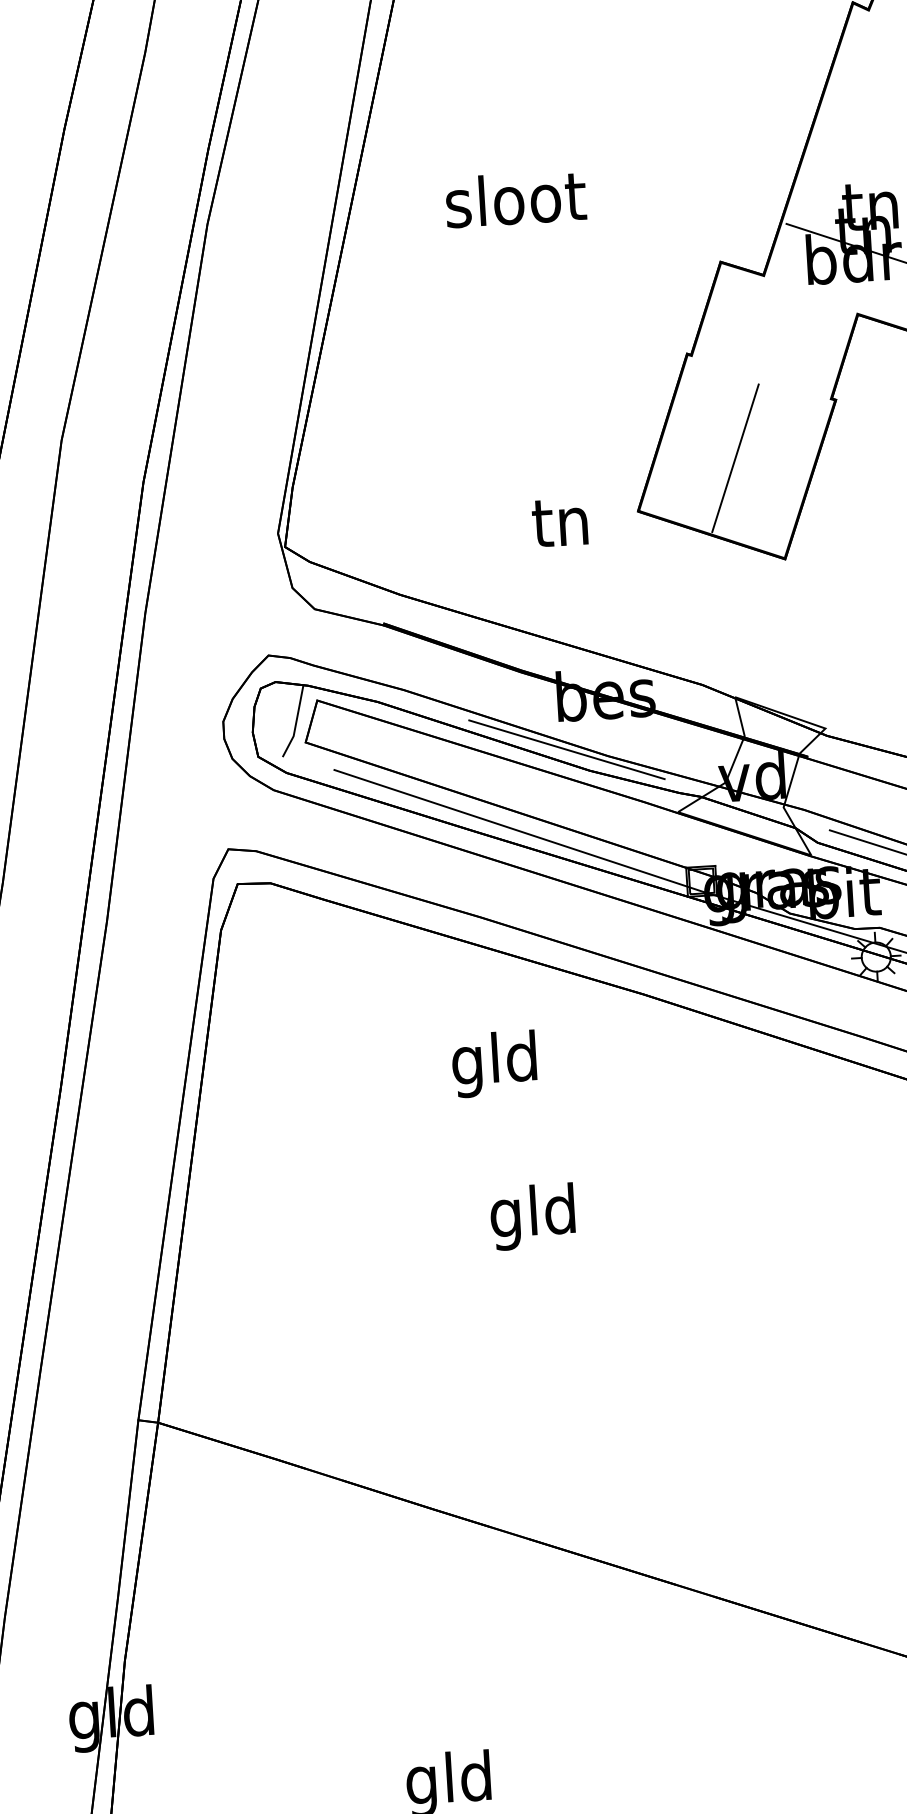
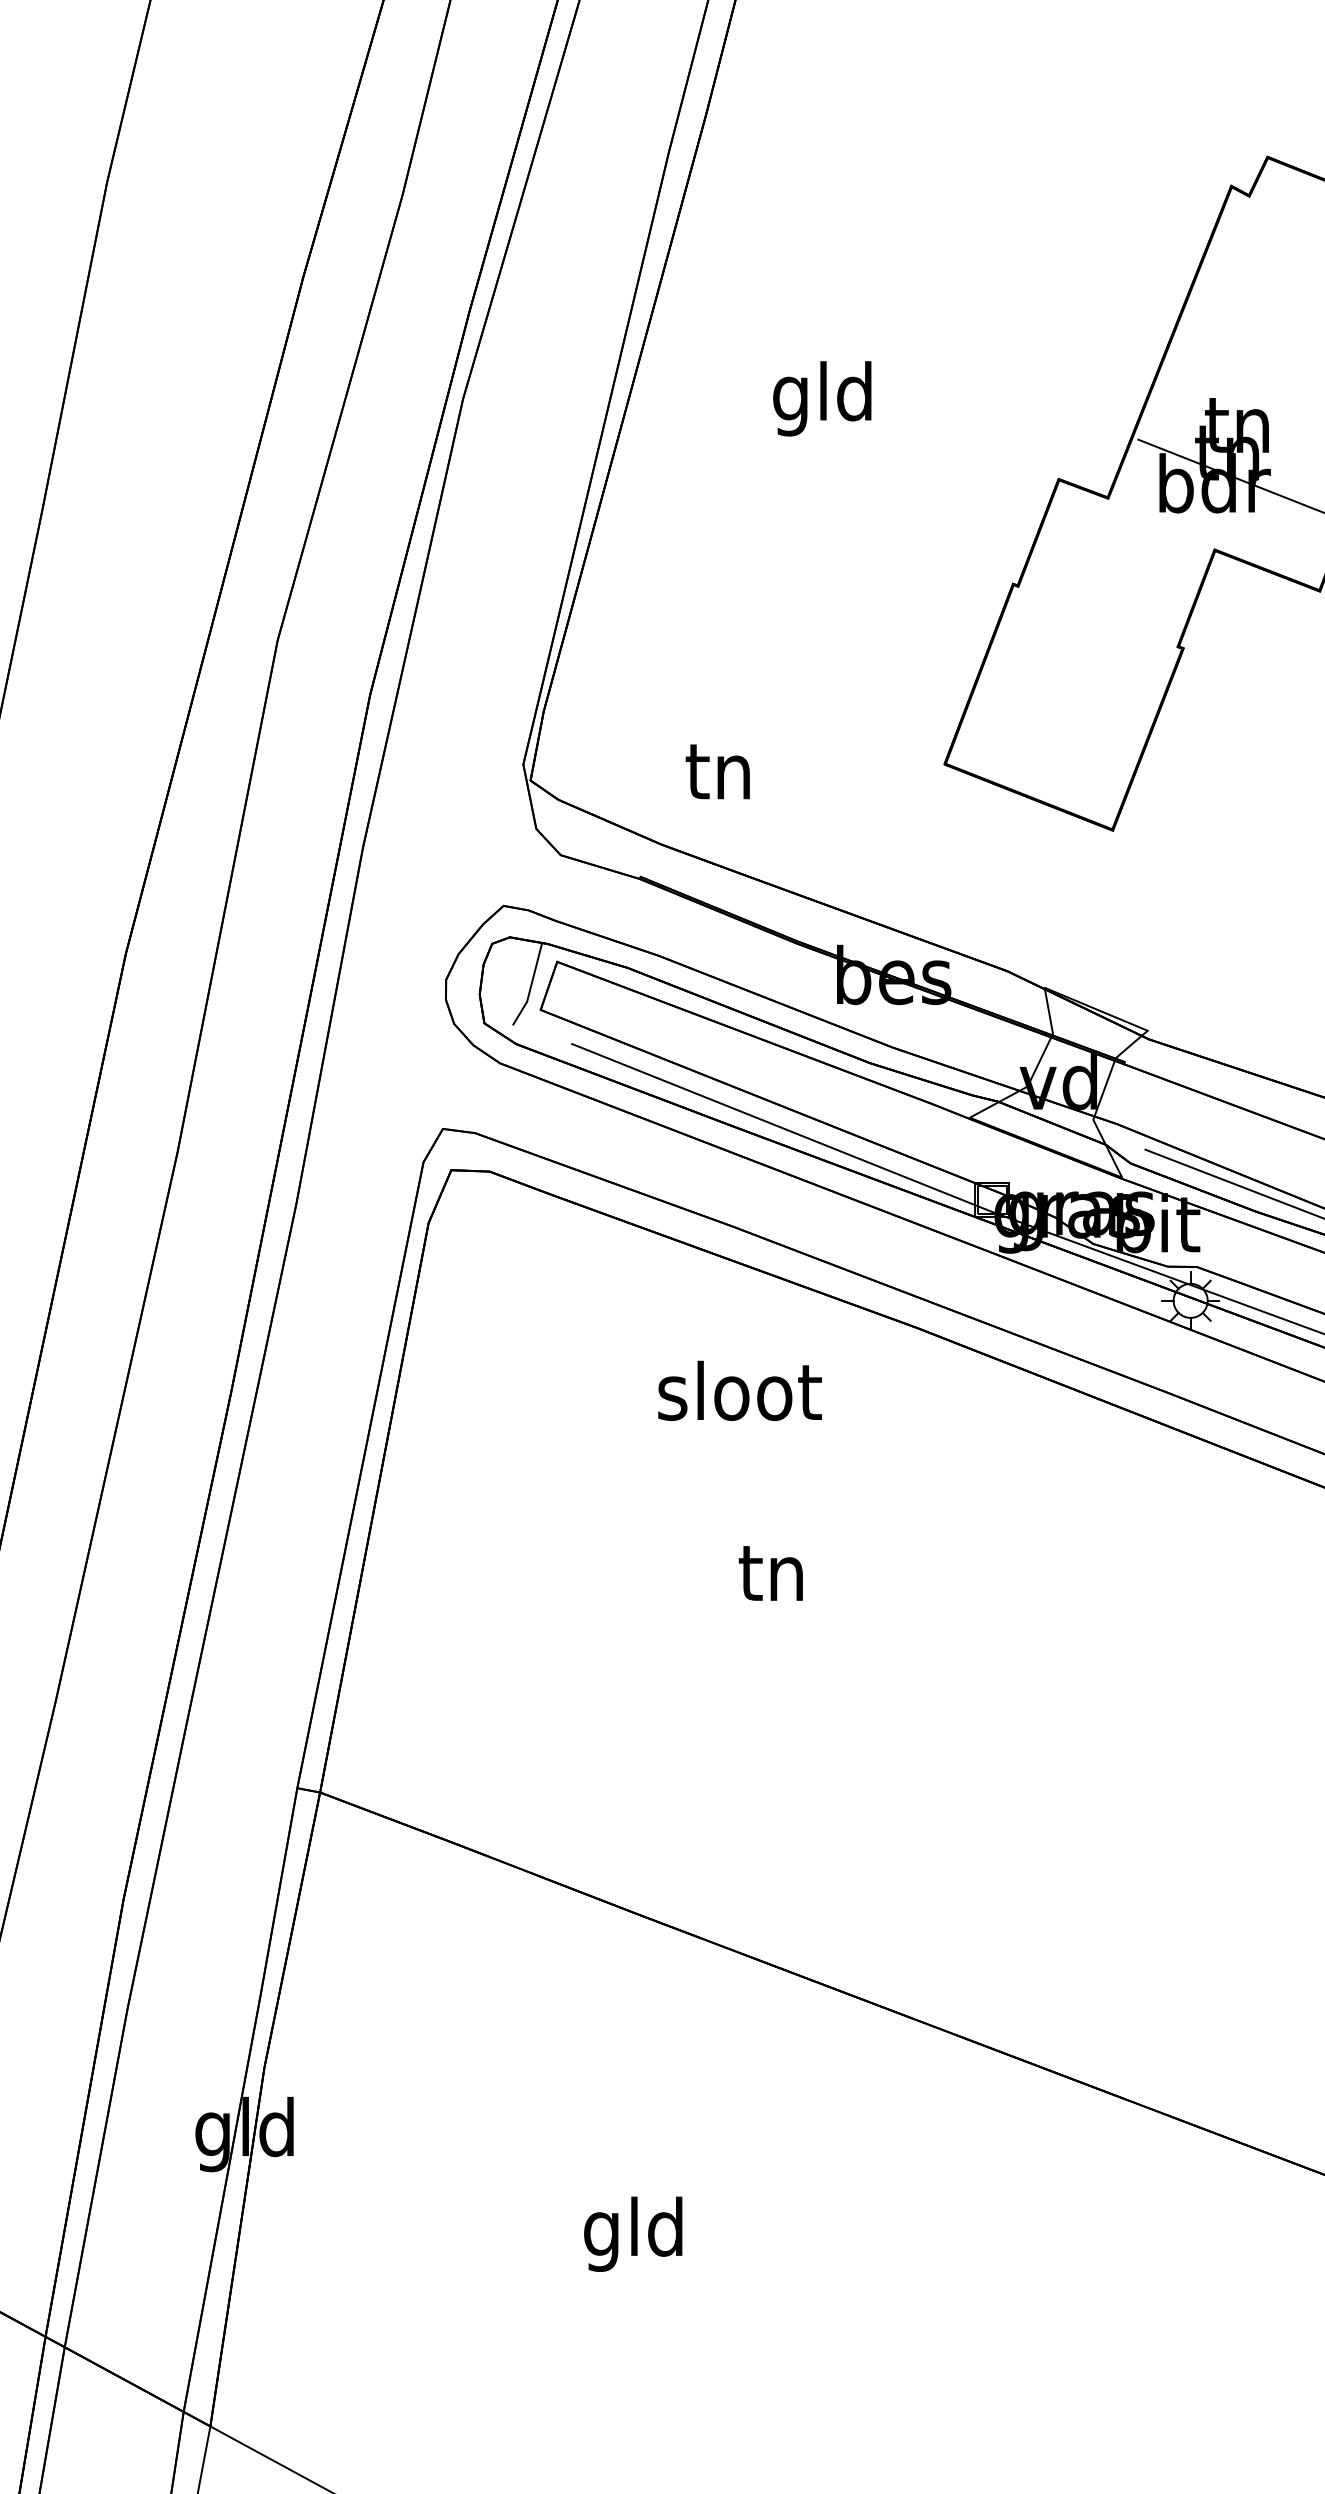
text: (516, 205) -> (824, 398), sloot -> gld
line: (734, 457) -> (1061, 708), removed
text: (559, 522) -> (717, 771), moved
line: (566, 749) -> (844, 1036), removed
text: (495, 1064) -> (739, 1398), gld -> sloot
text: (532, 1216) -> (771, 1578), gld -> tn

